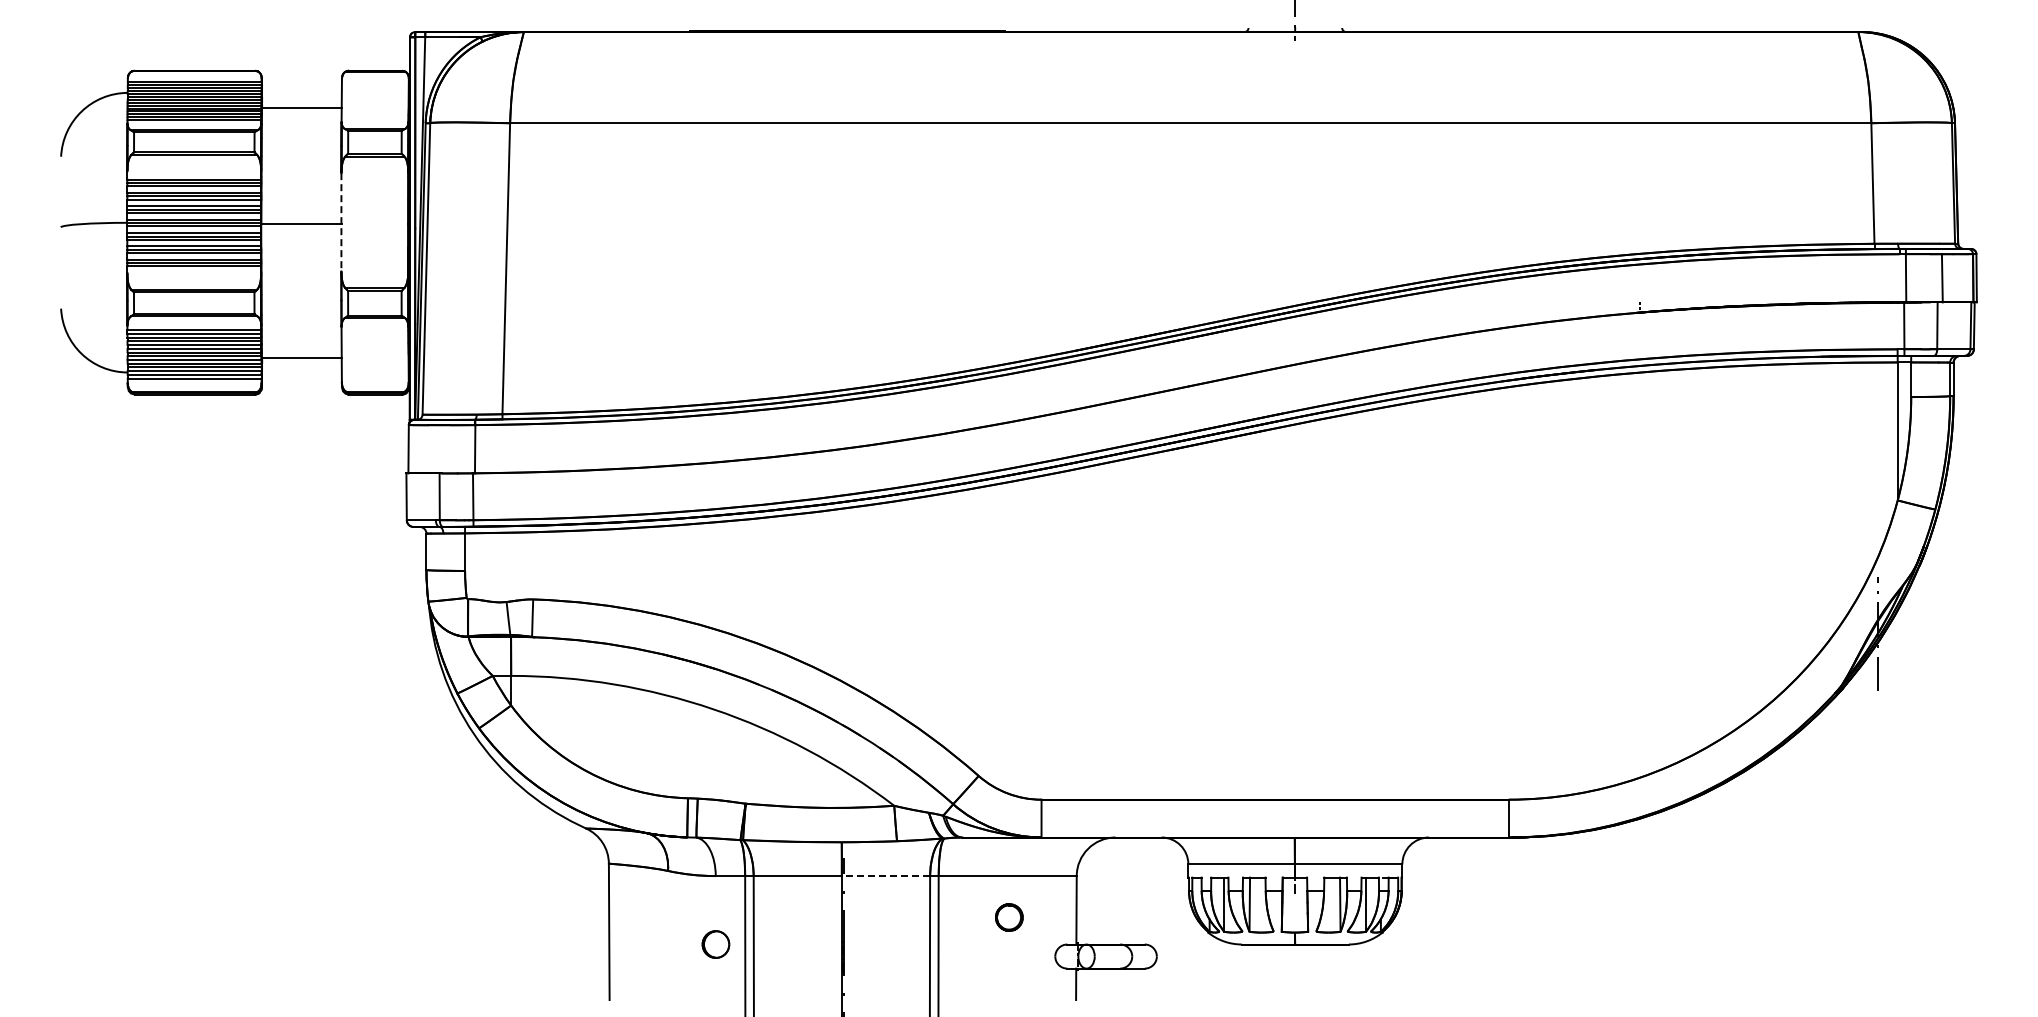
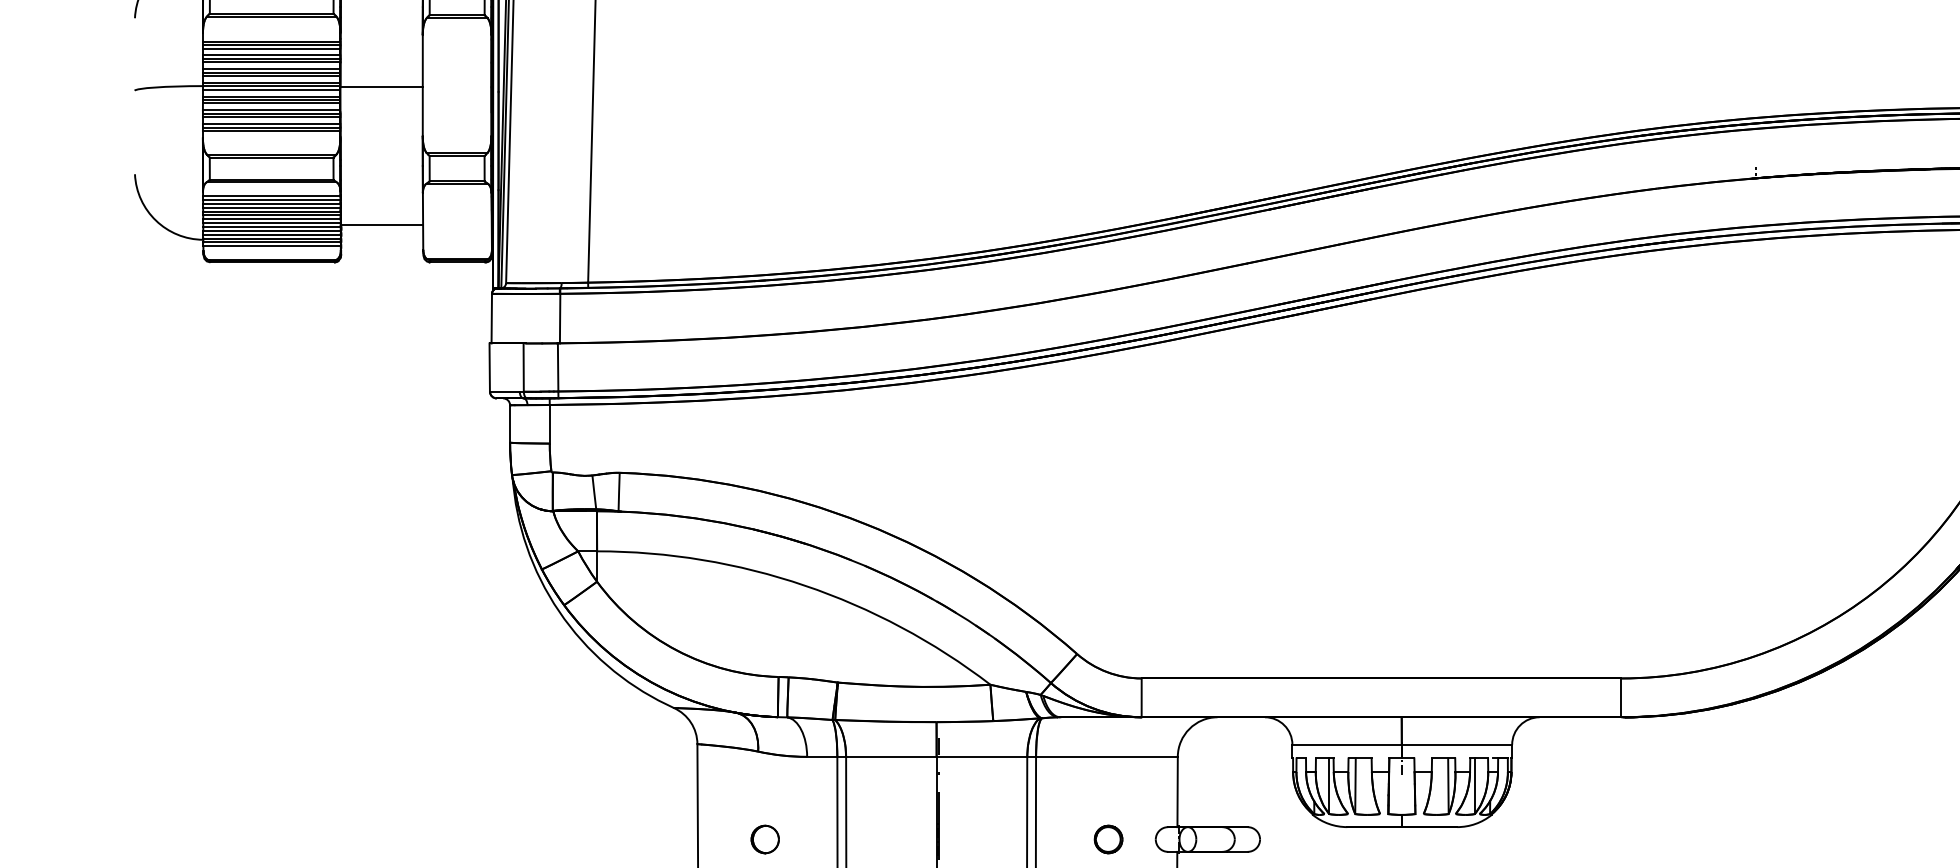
line: (341, 222) -> (422, 85), dashed -> solid
line: (885, 876) -> (981, 757), dashed -> solid
part: (1009, 917) -> (1108, 839), moved
part: (715, 944) -> (764, 839), moved

